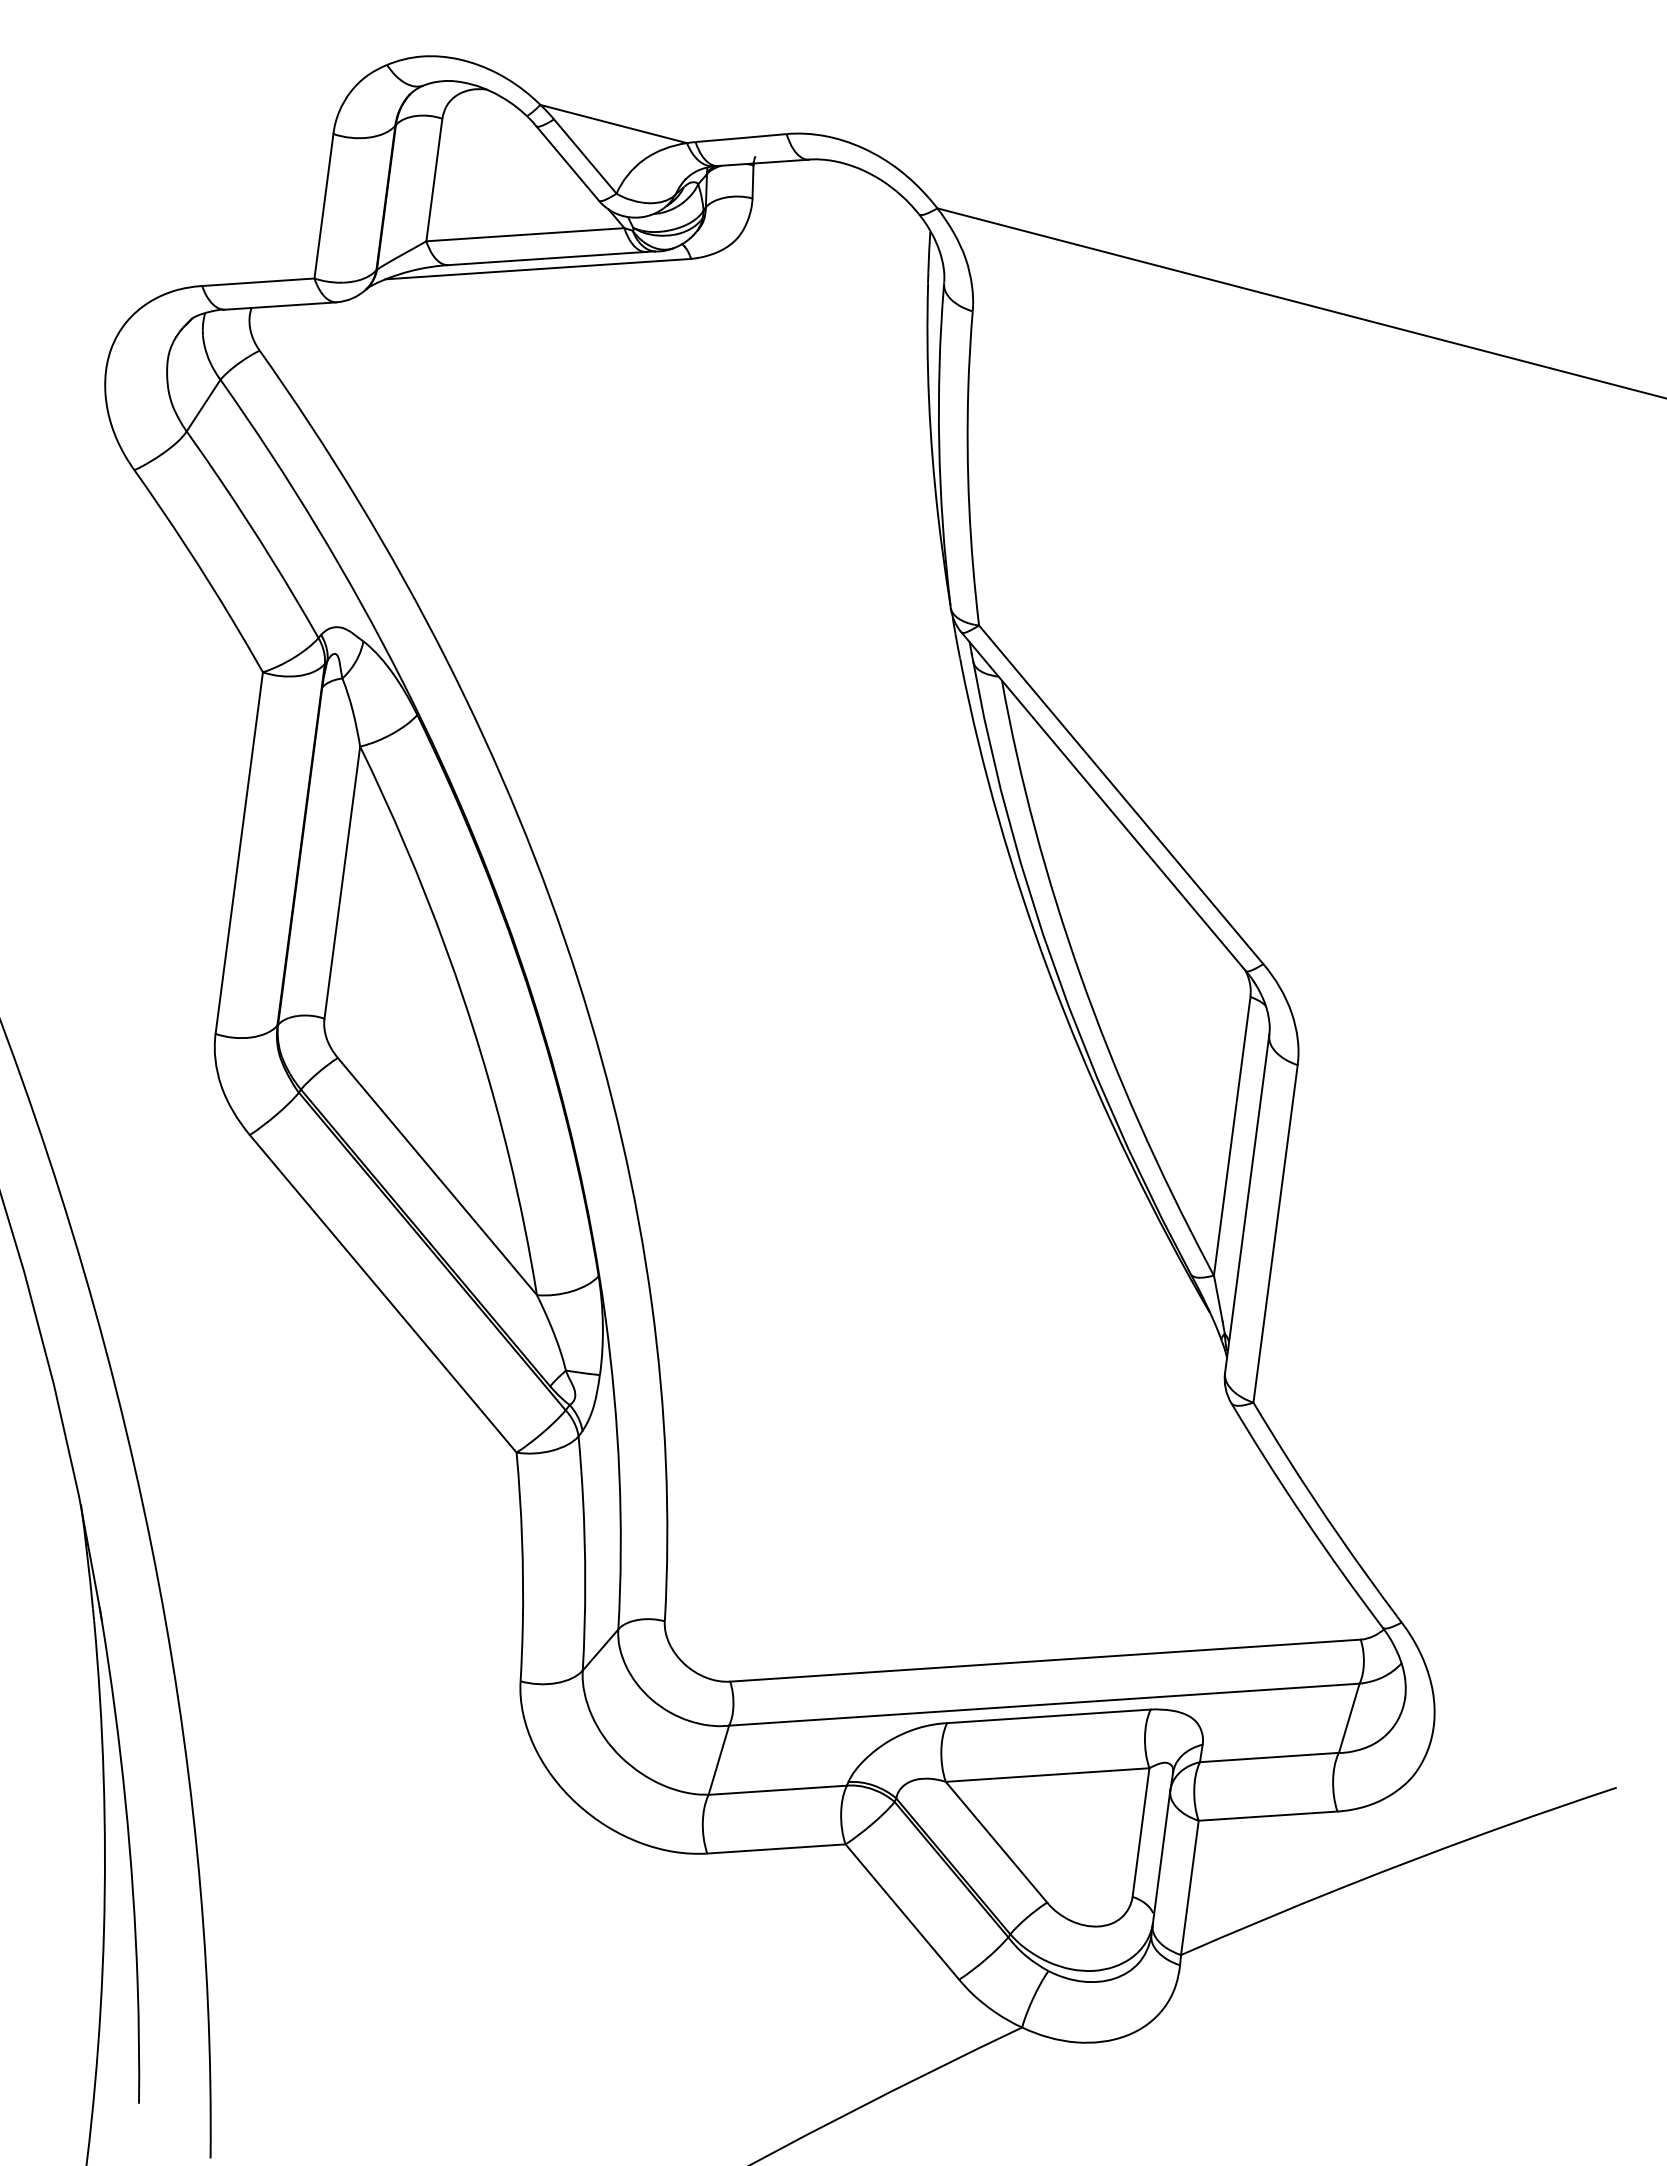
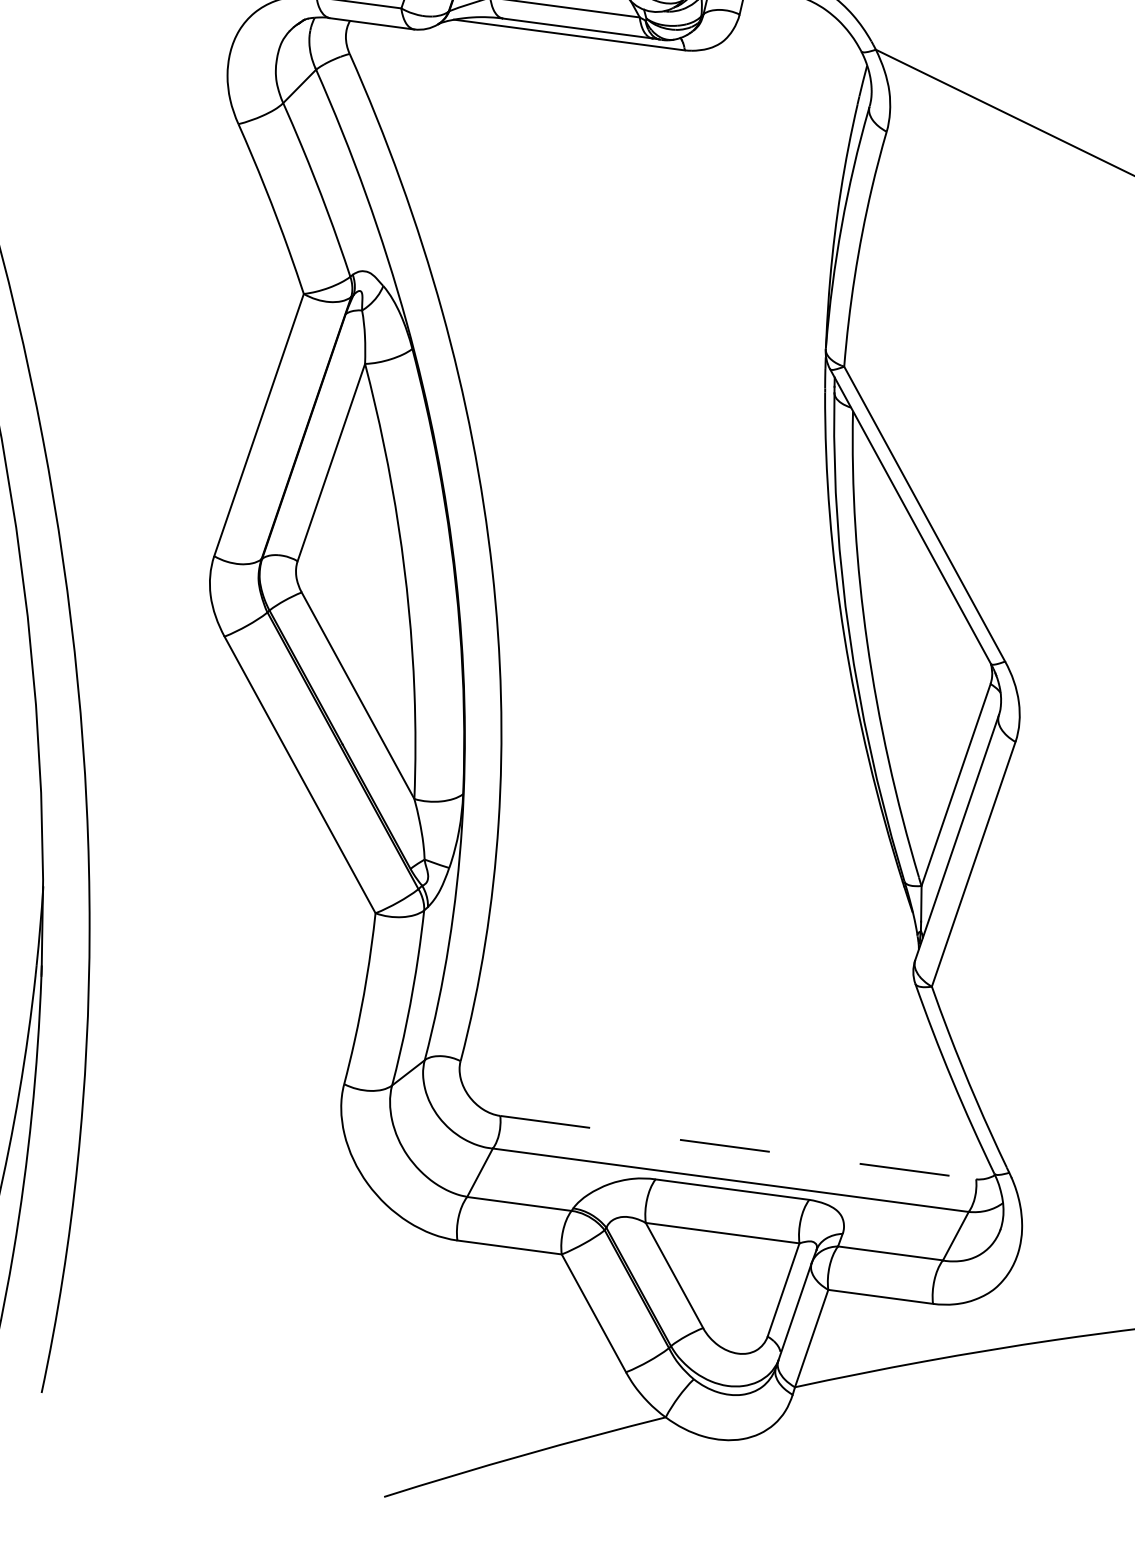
line: (1045, 1660) -> (738, 1147), solid -> dashed

